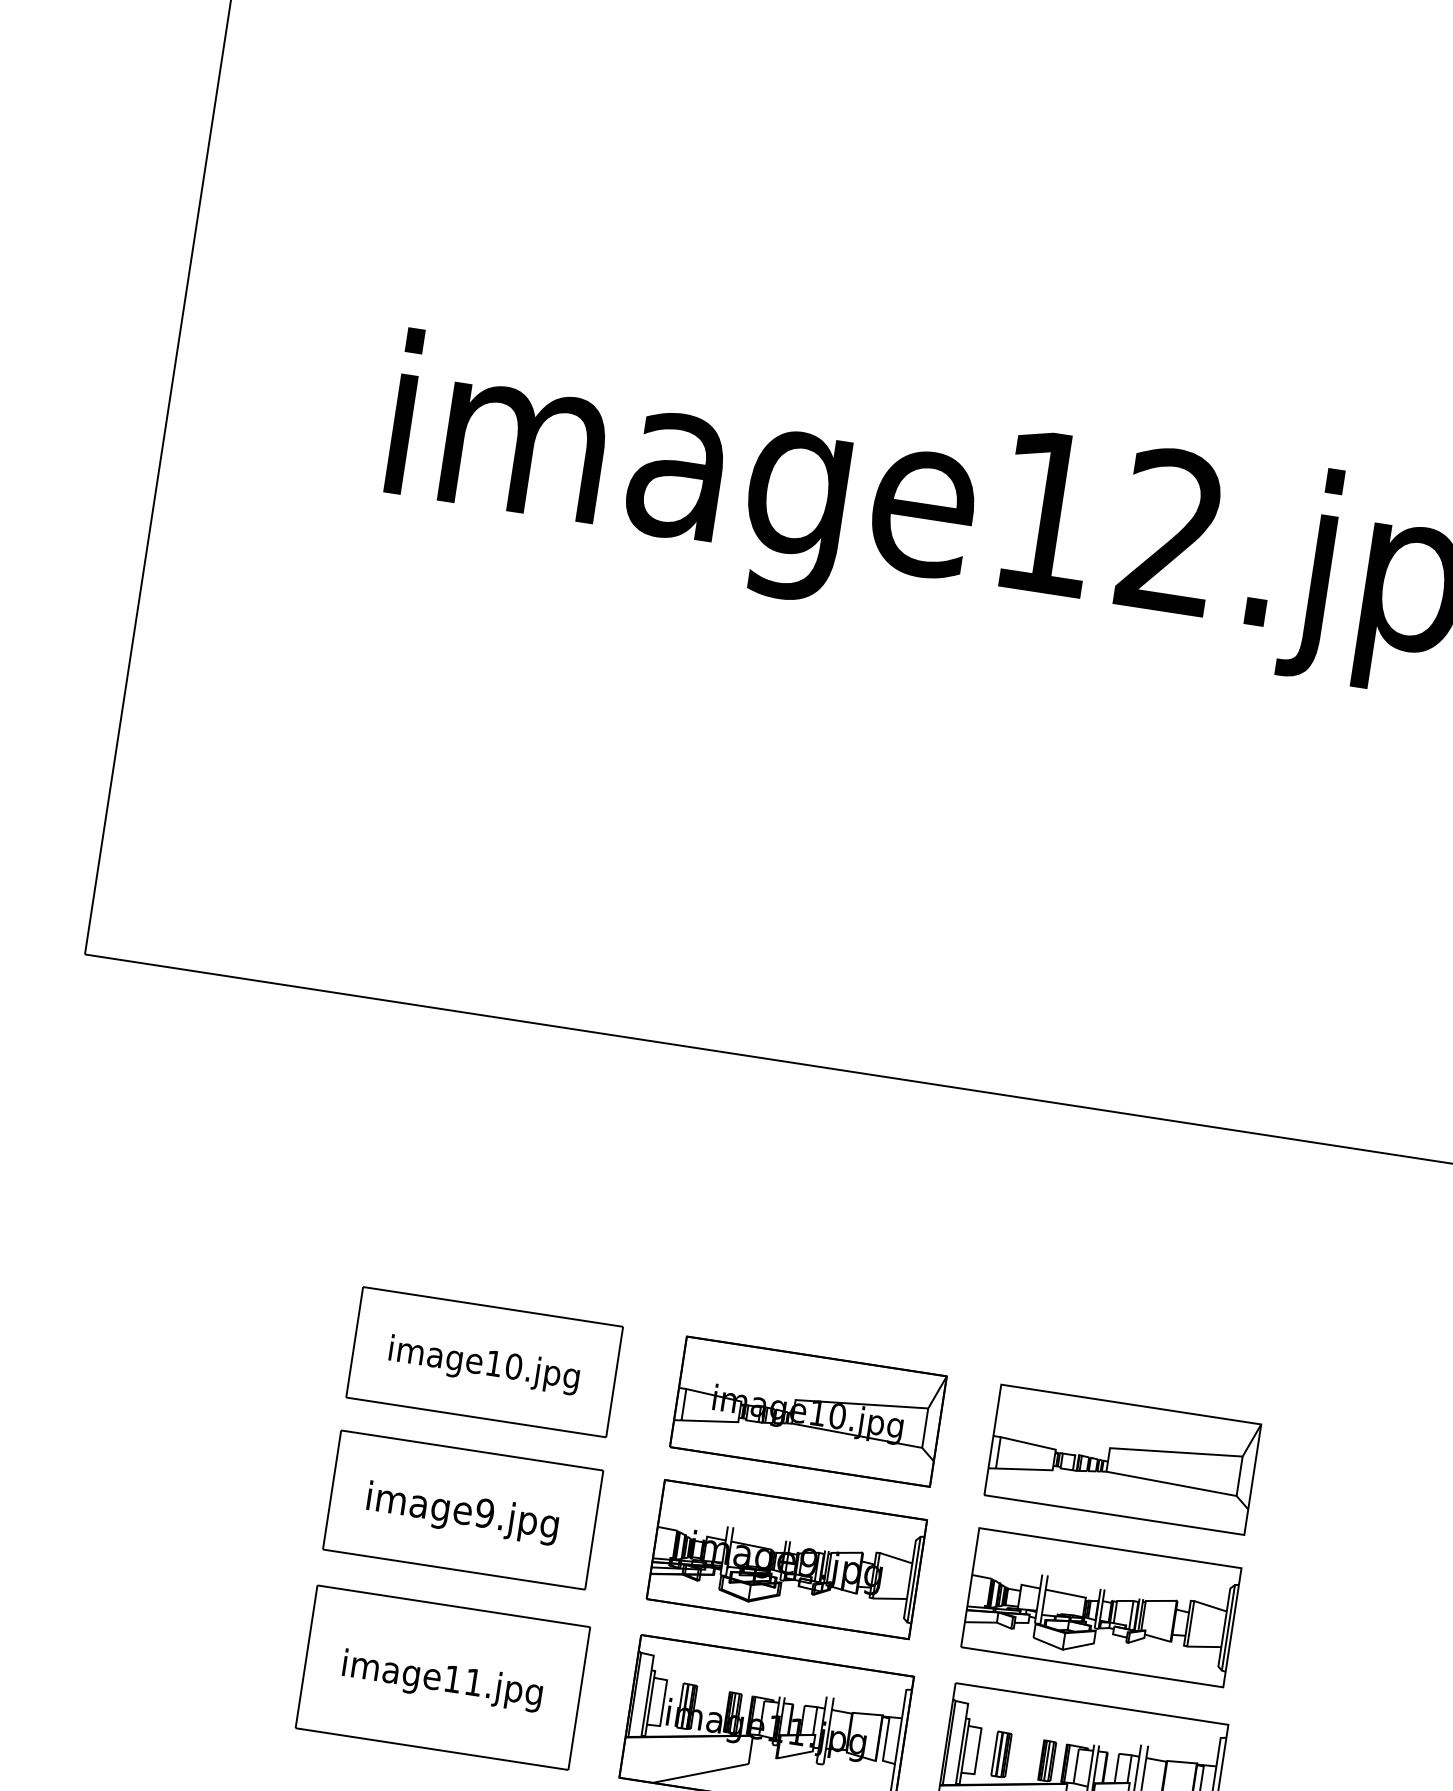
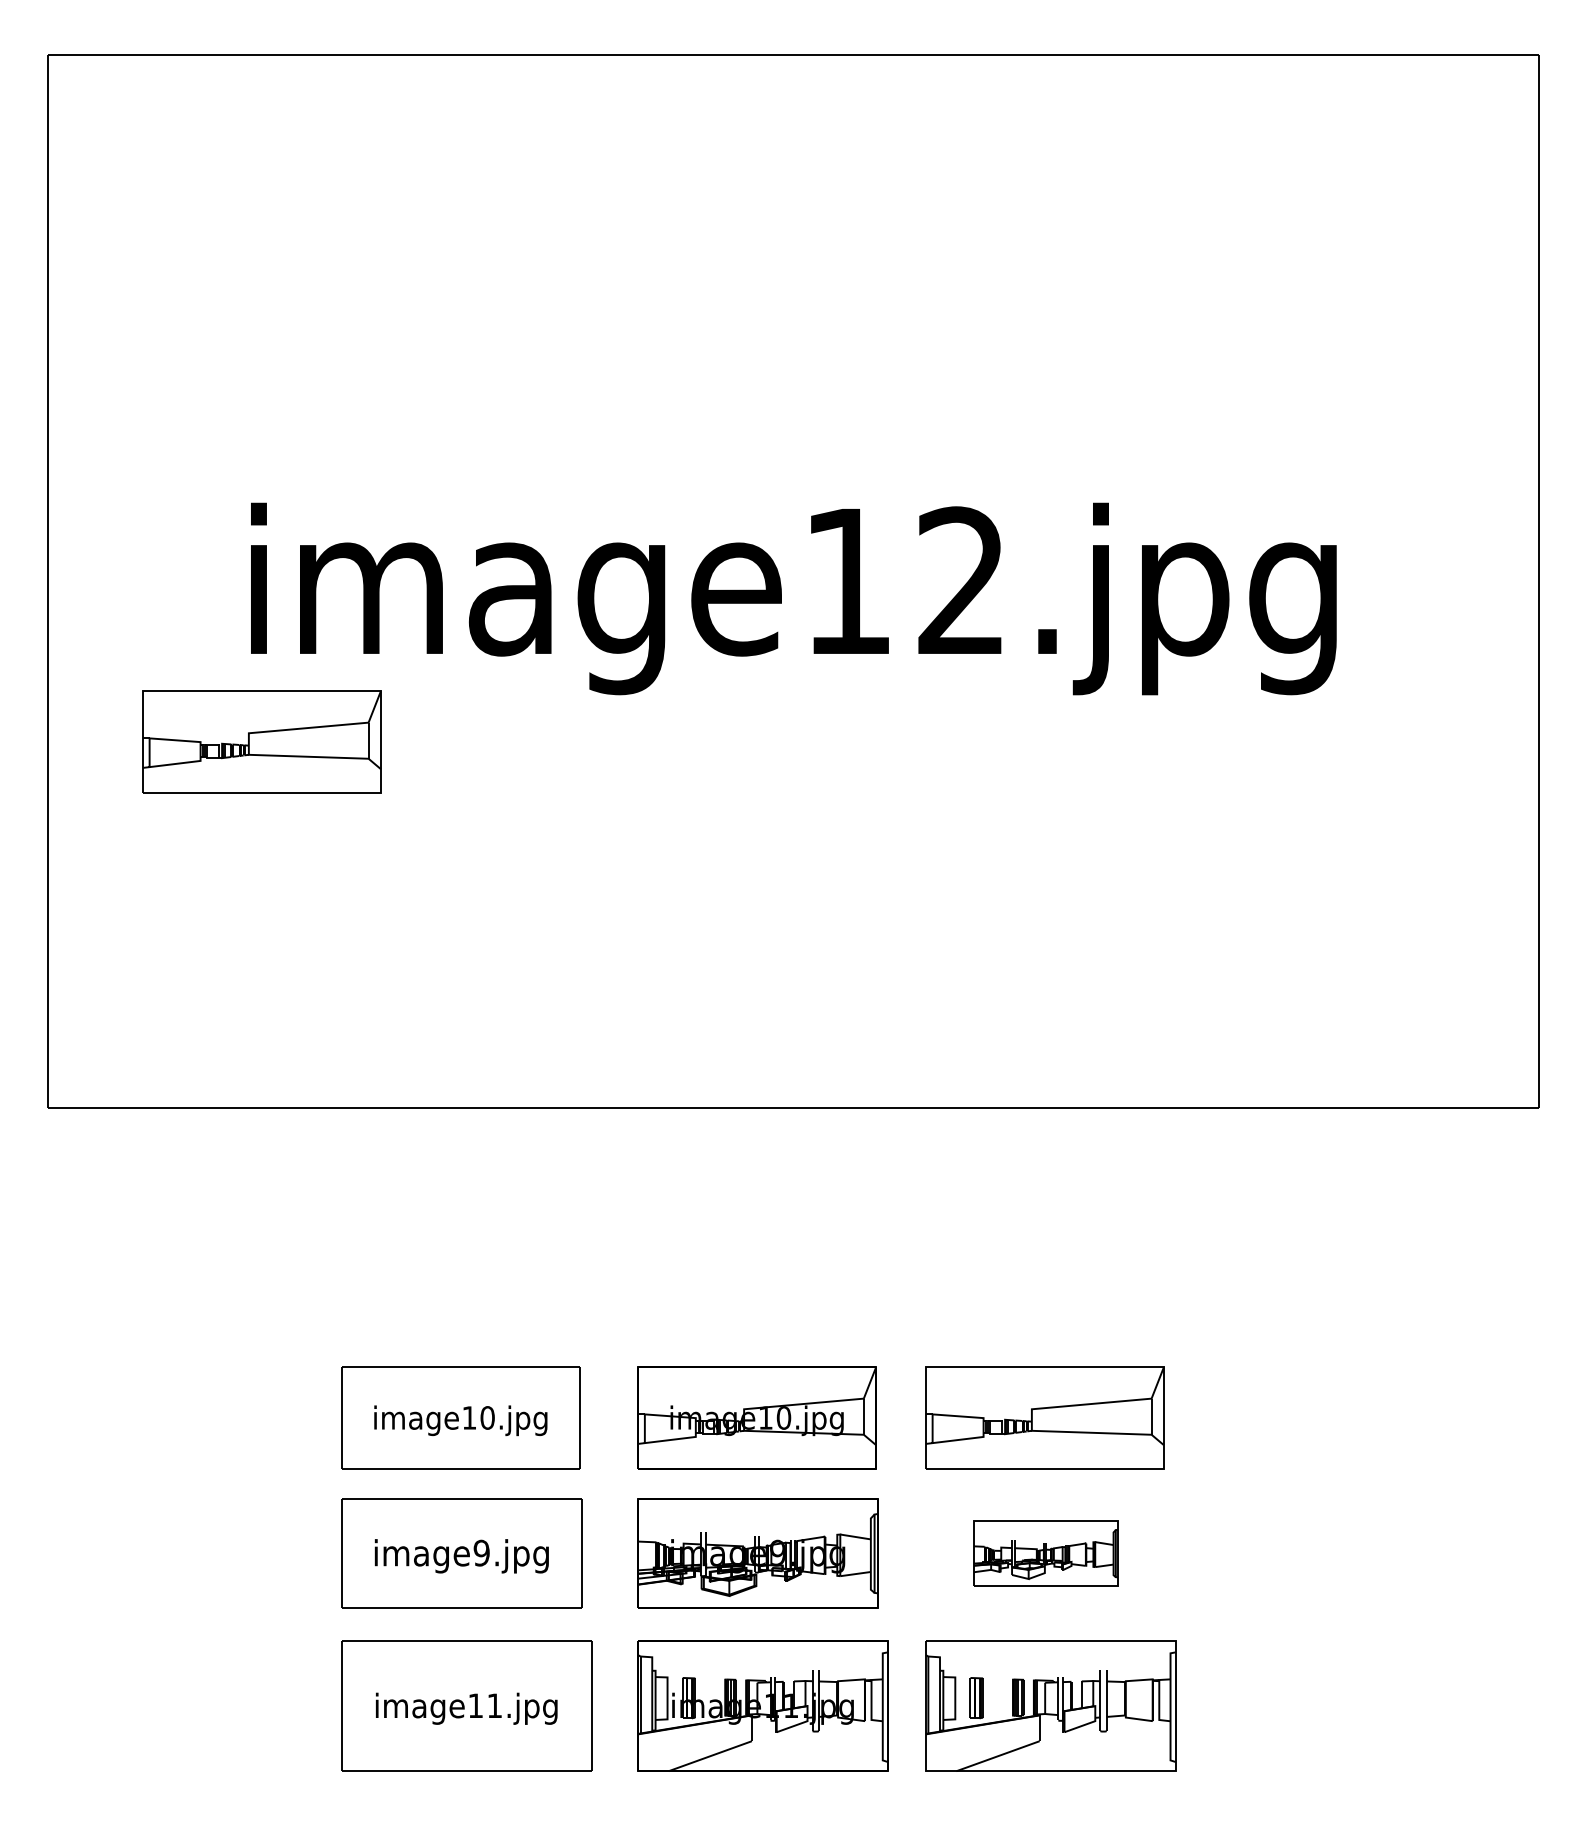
part: (380, 589) -> (261, 741), added
part: (1100, 1608) -> (1045, 1553), size x0.6

